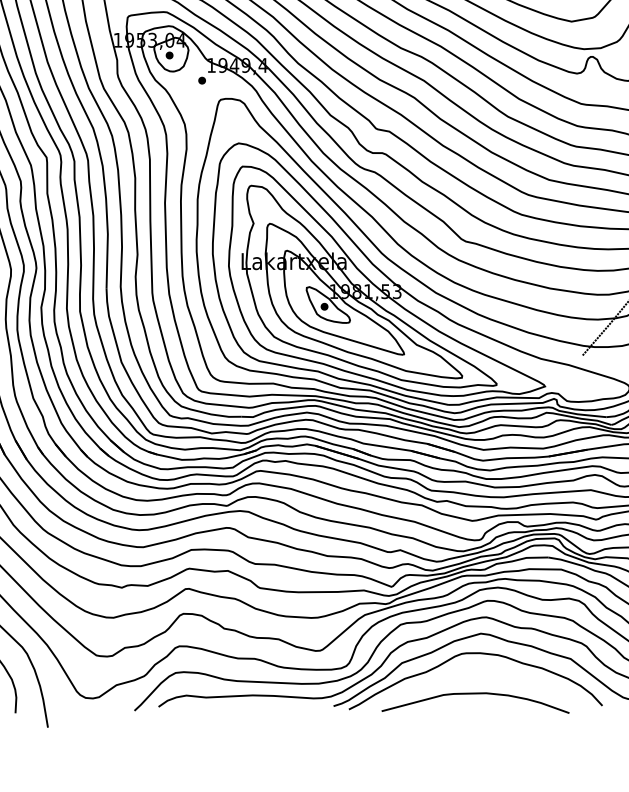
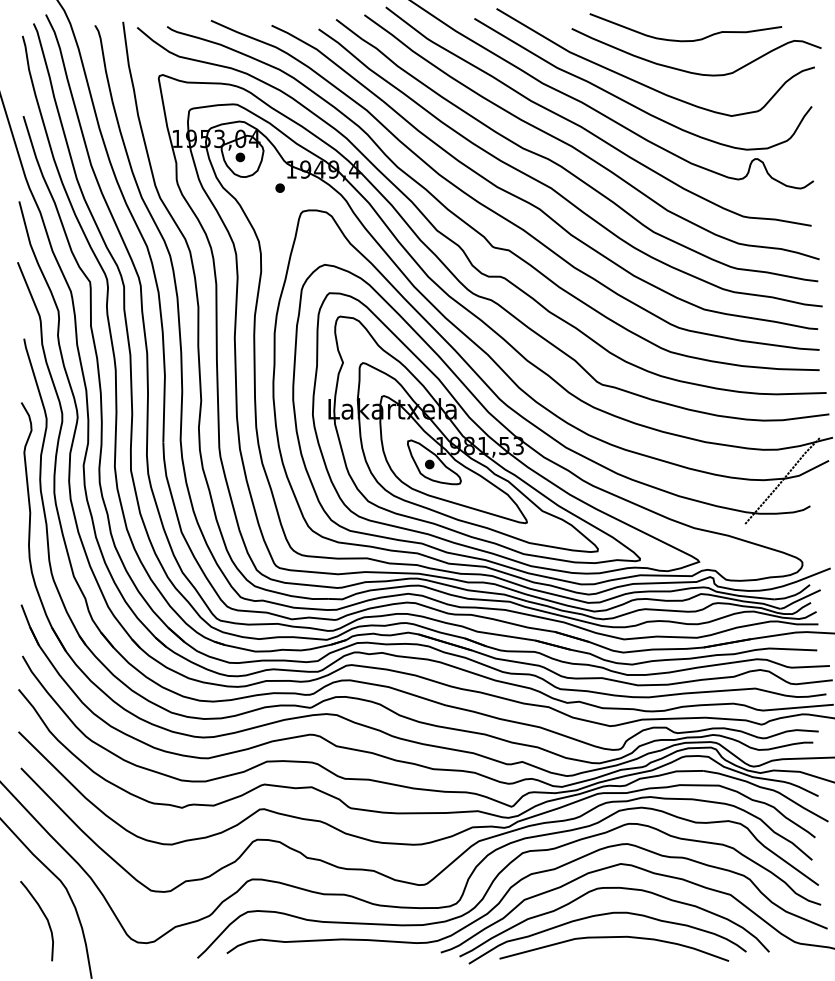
curve: (467, 675) -> (604, 915), added

